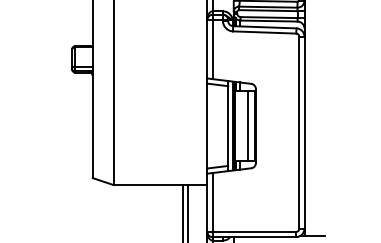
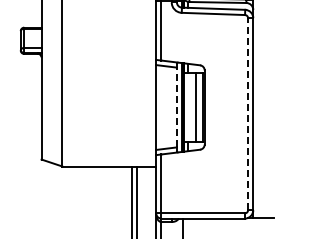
line: (228, 126) -> (177, 107), solid -> dashed
line: (299, 132) -> (248, 113), solid -> dashed

